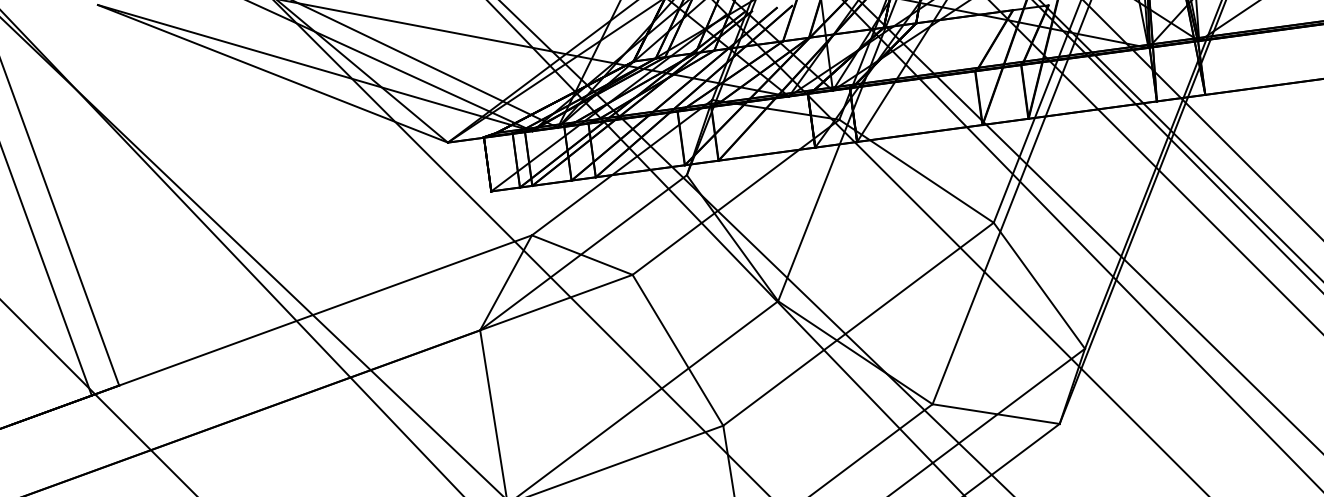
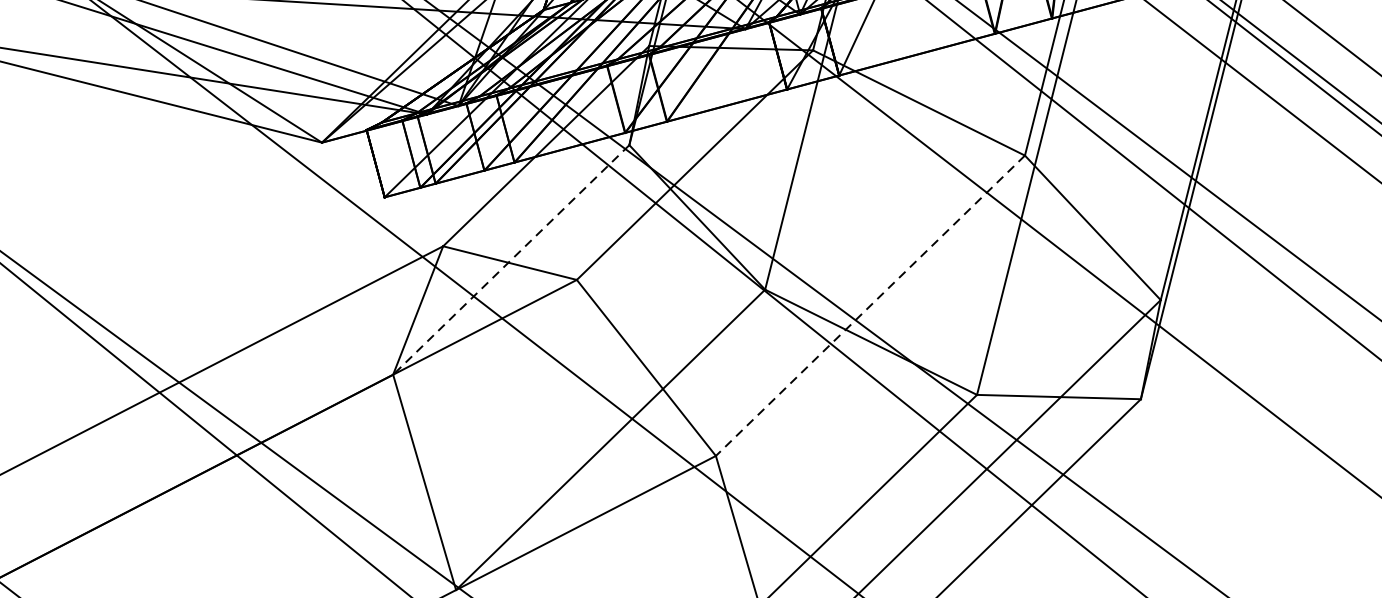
line: (583, 253) -> (511, 260), solid -> dashed
line: (858, 324) -> (870, 306), solid -> dashed

